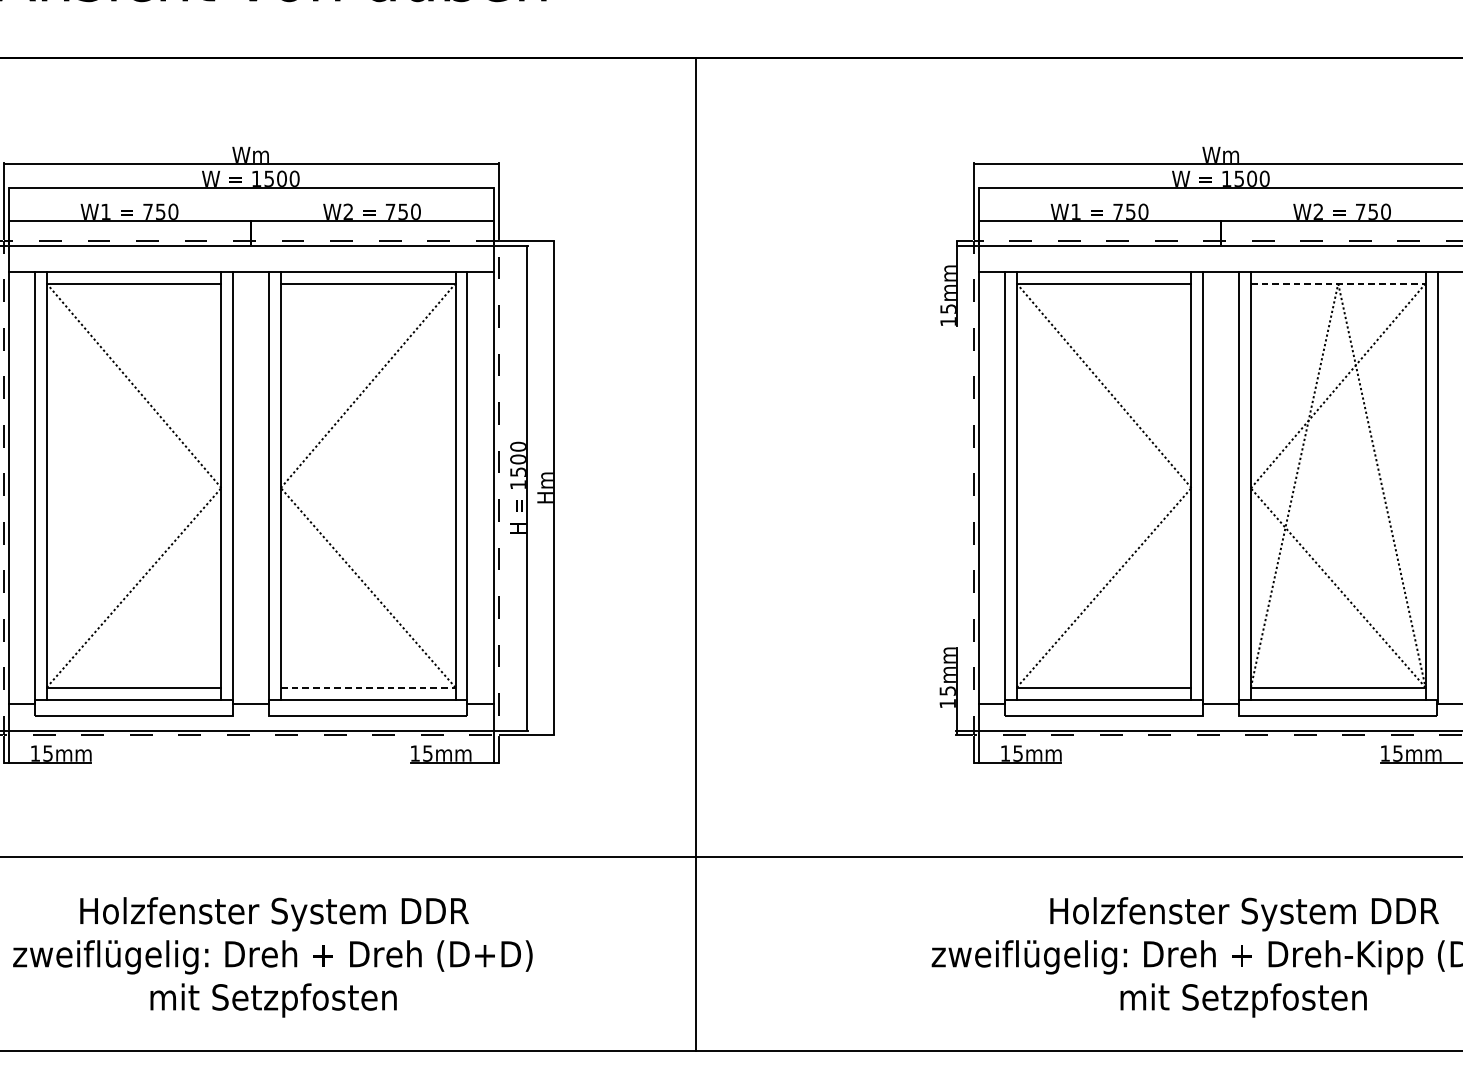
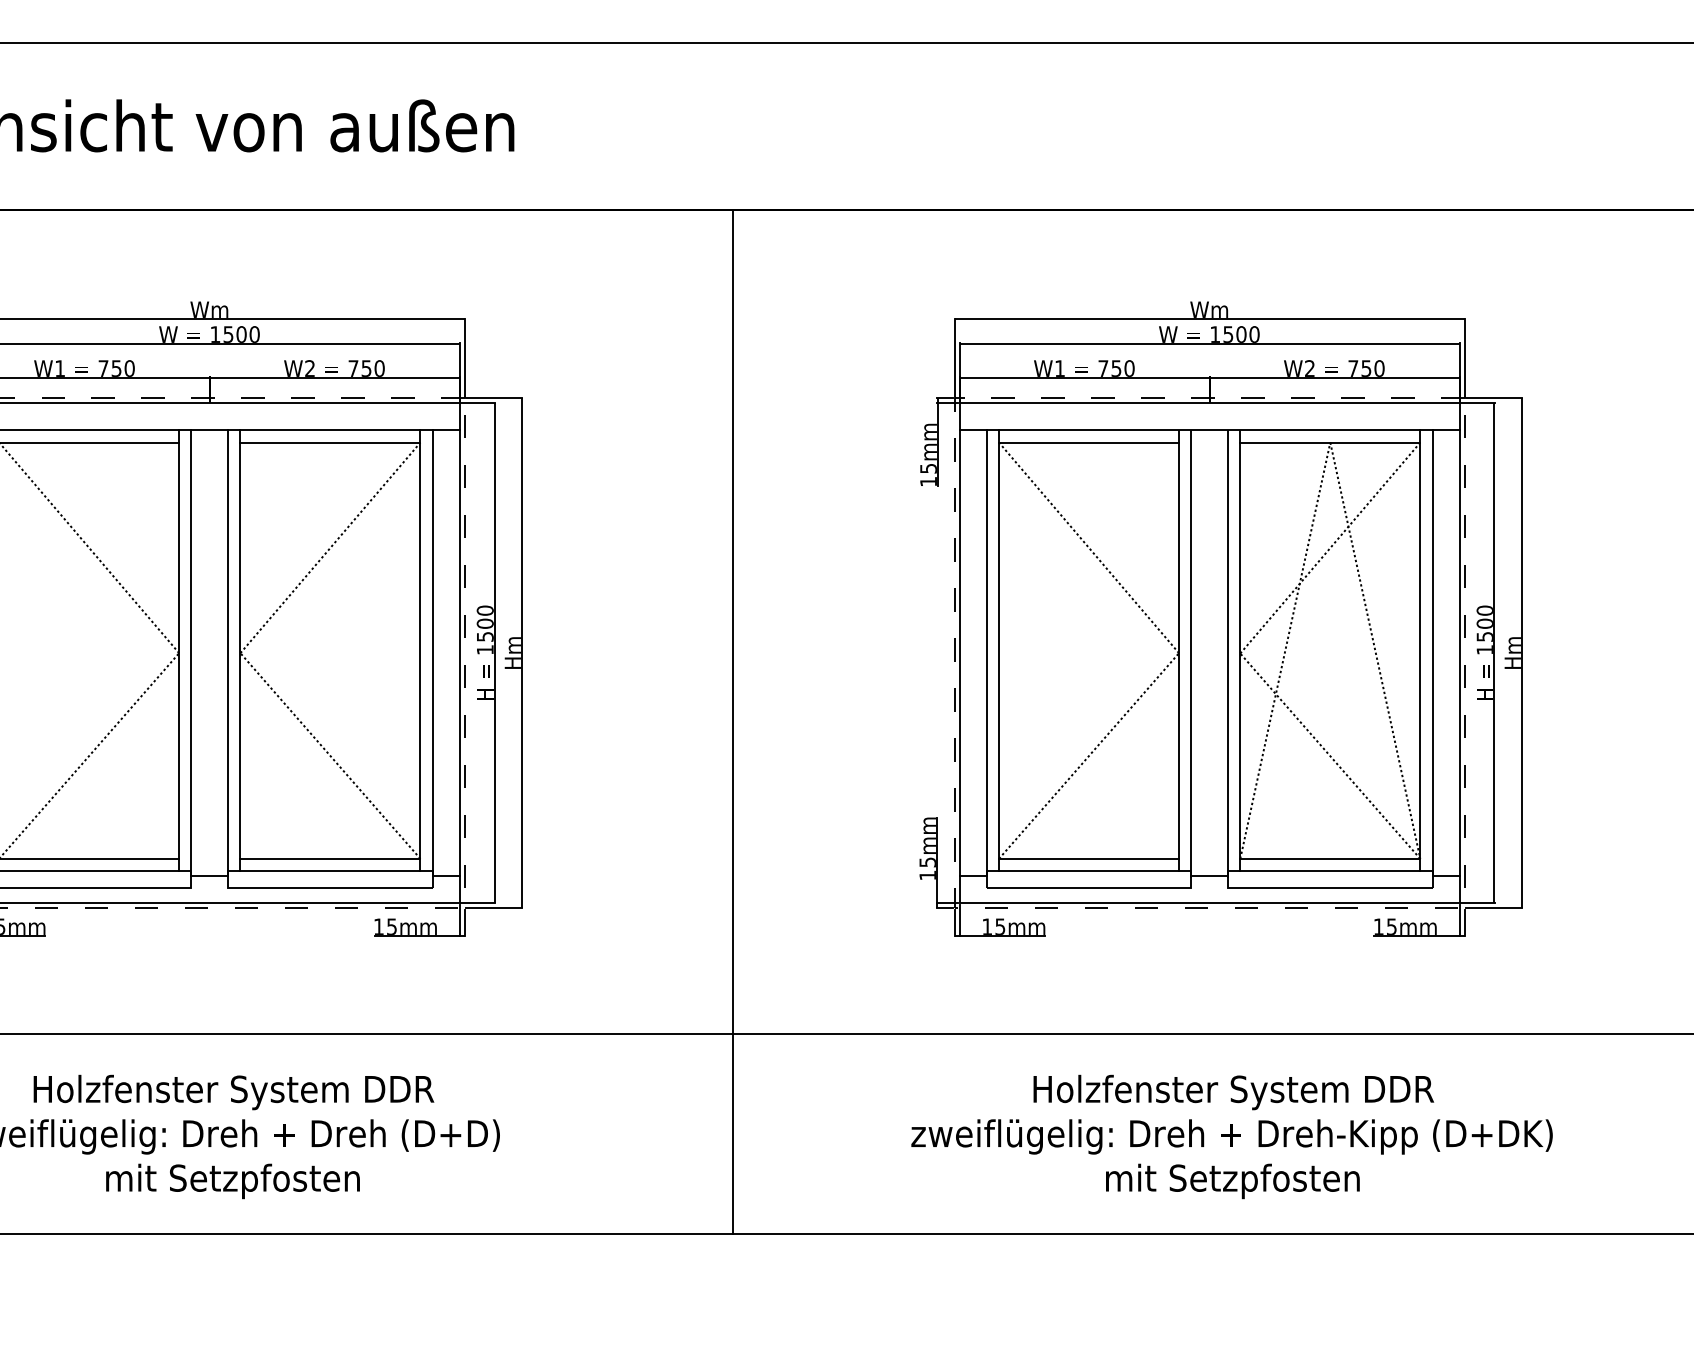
line: (1338, 283) -> (1330, 442), dashed -> solid
line: (695, 554) -> (732, 721), moved
line: (368, 687) -> (330, 858), dashed -> solid

